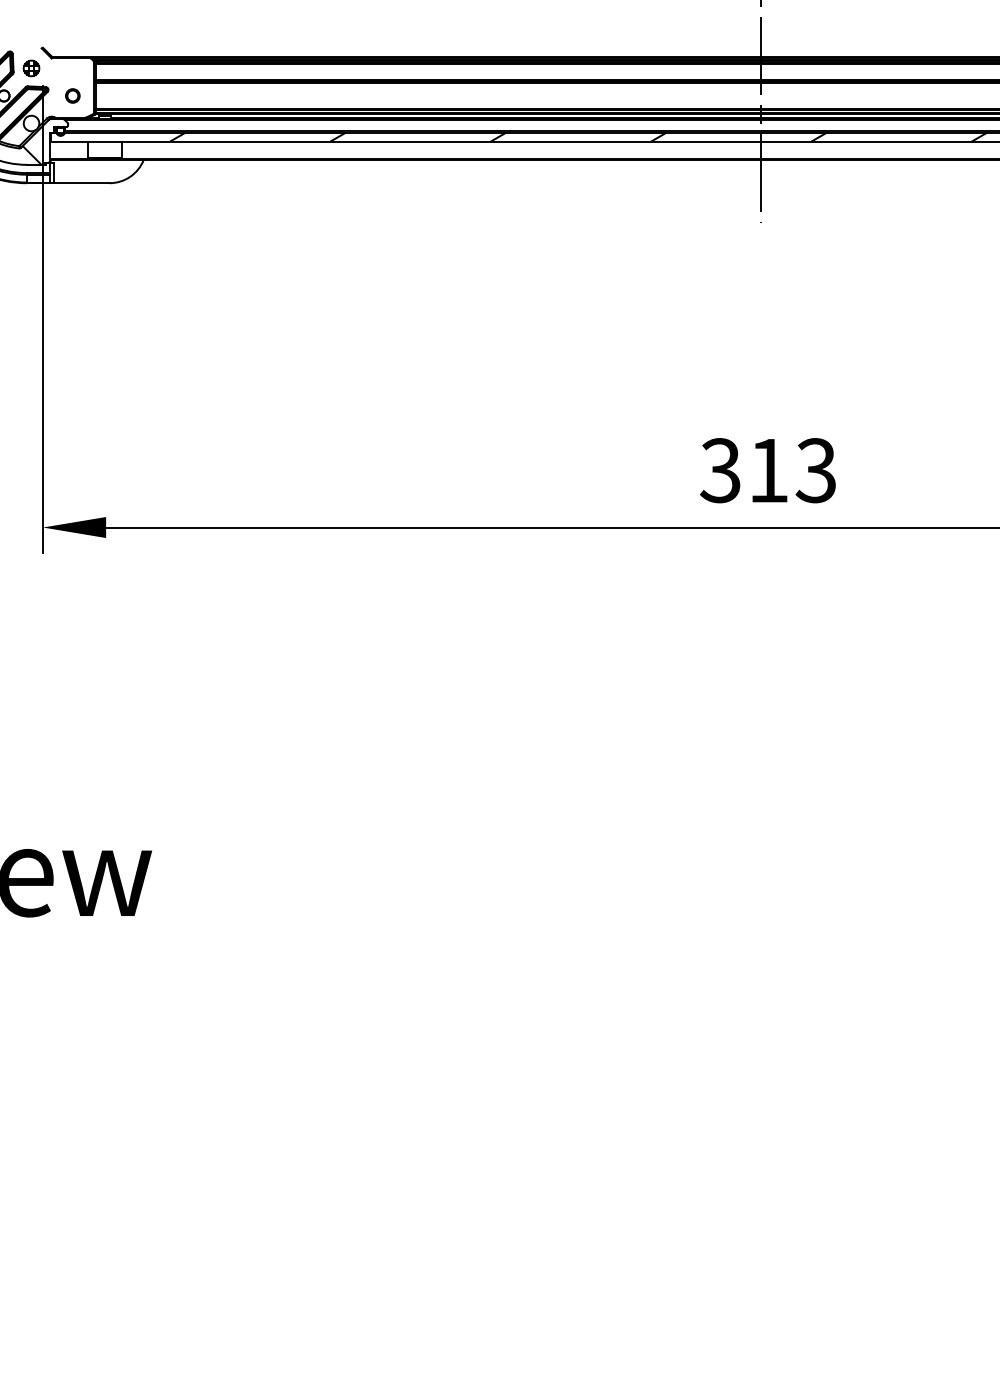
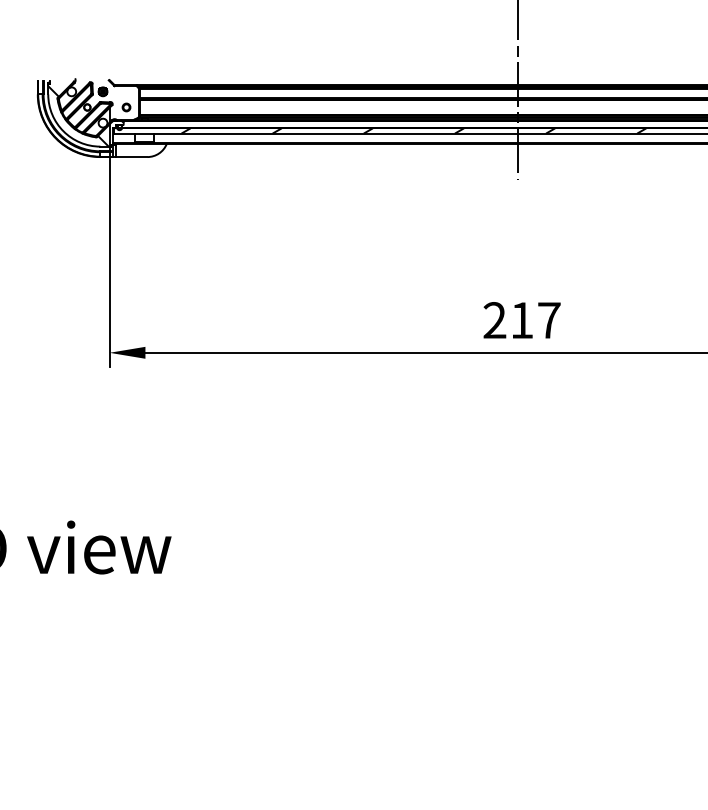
text: (767, 470) -> (521, 320), 313 -> 217

